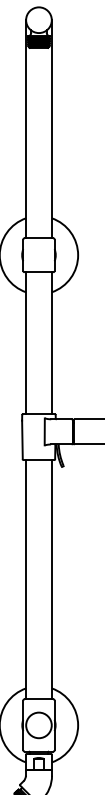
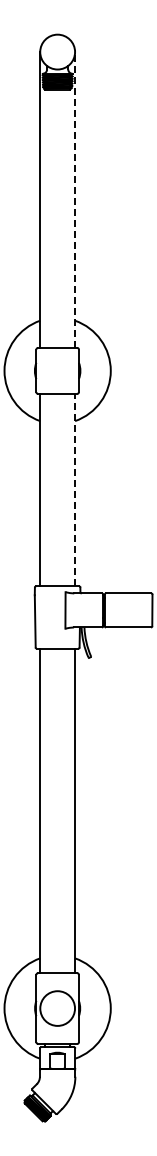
line: (52, 129) -> (75, 200), solid -> dashed
line: (52, 342) -> (75, 489), solid -> dashed

